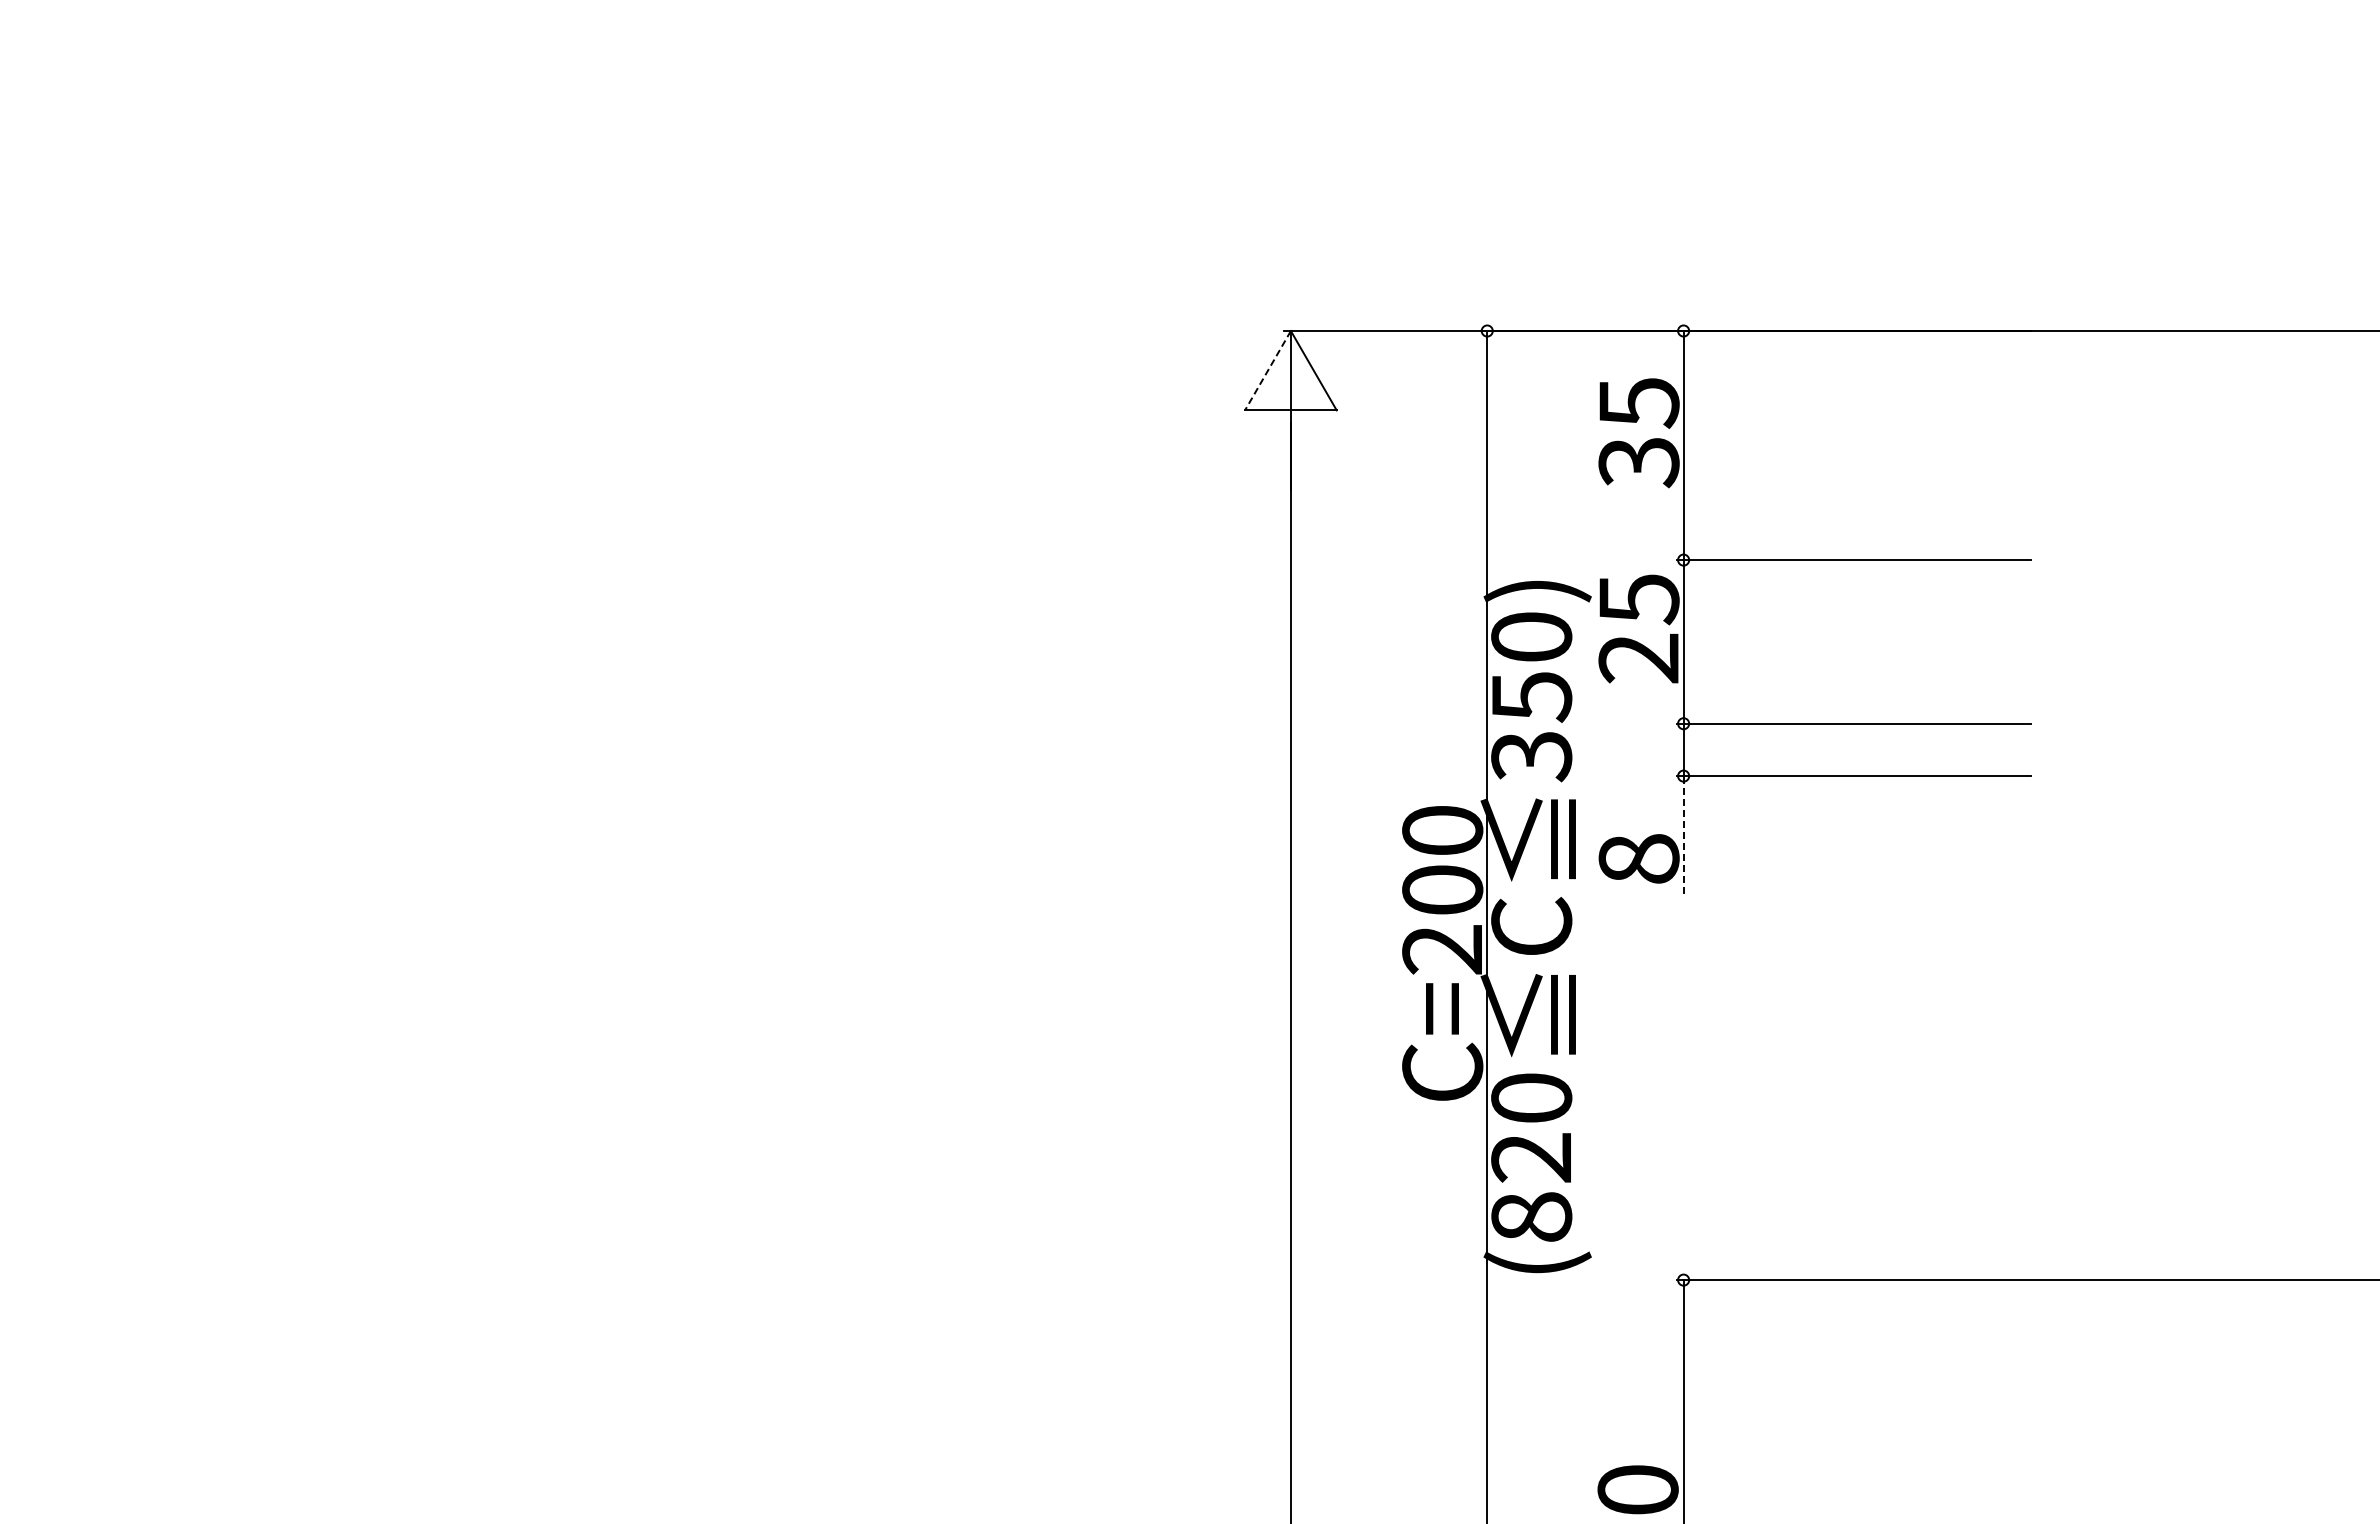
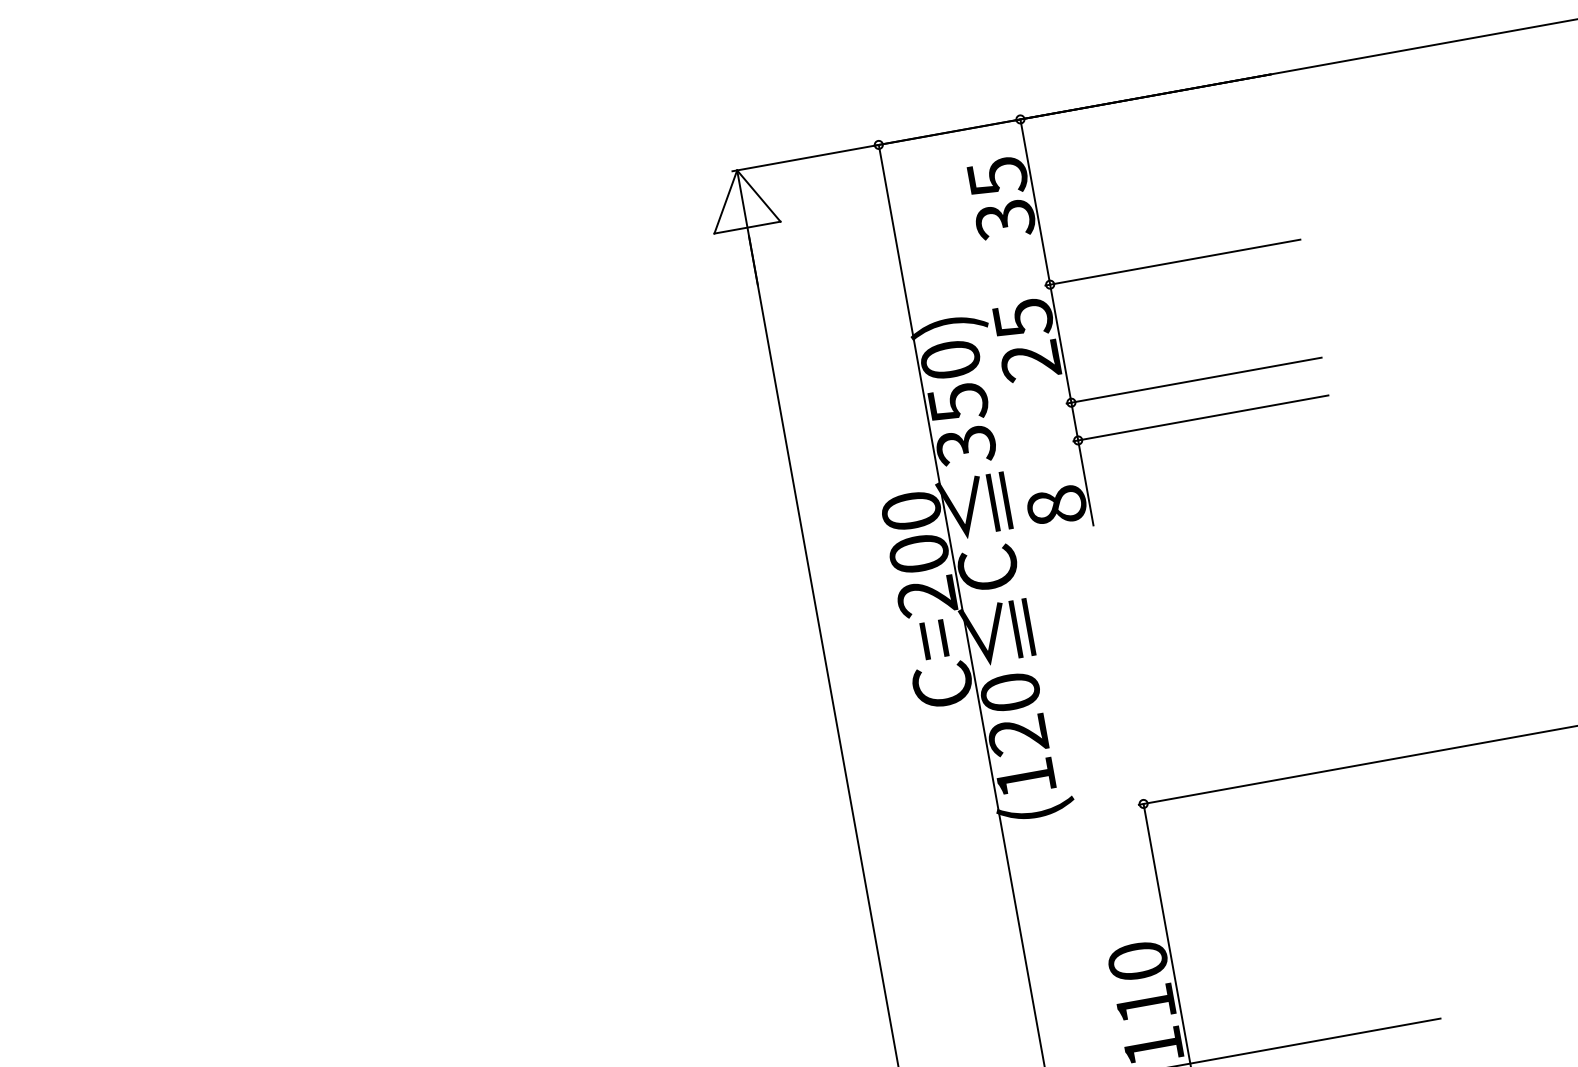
line: (1267, 370) -> (725, 201), dashed -> solid
line: (1683, 834) -> (1085, 482), dashed -> solid
text: (1531, 1216) -> (1025, 777), (820 -> (120

